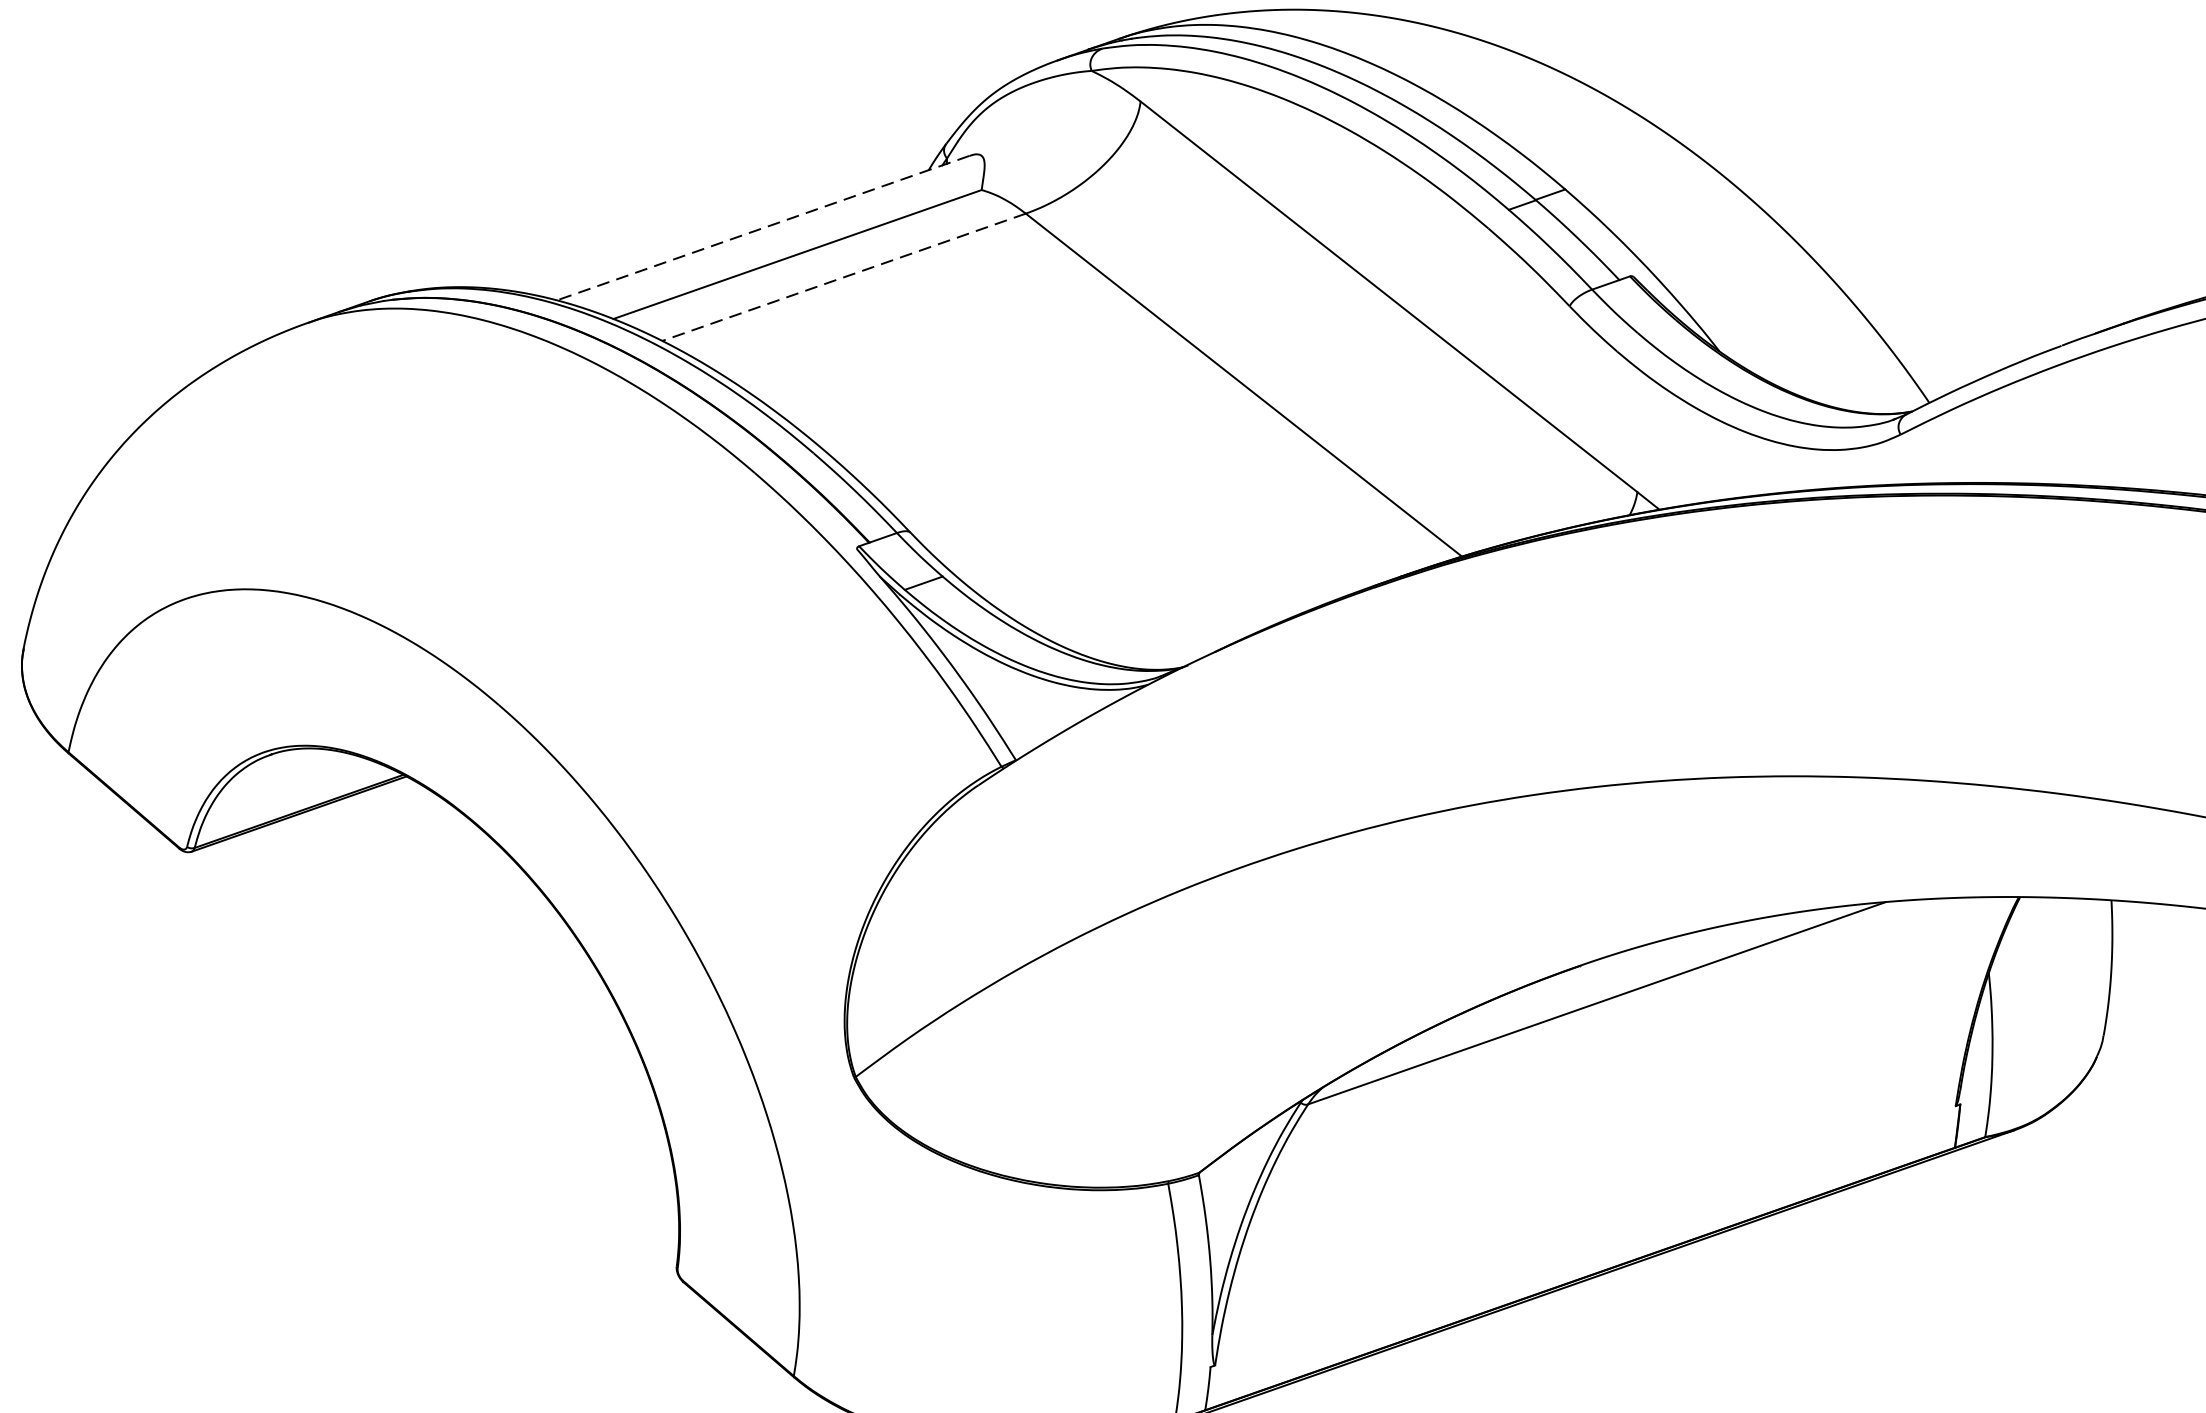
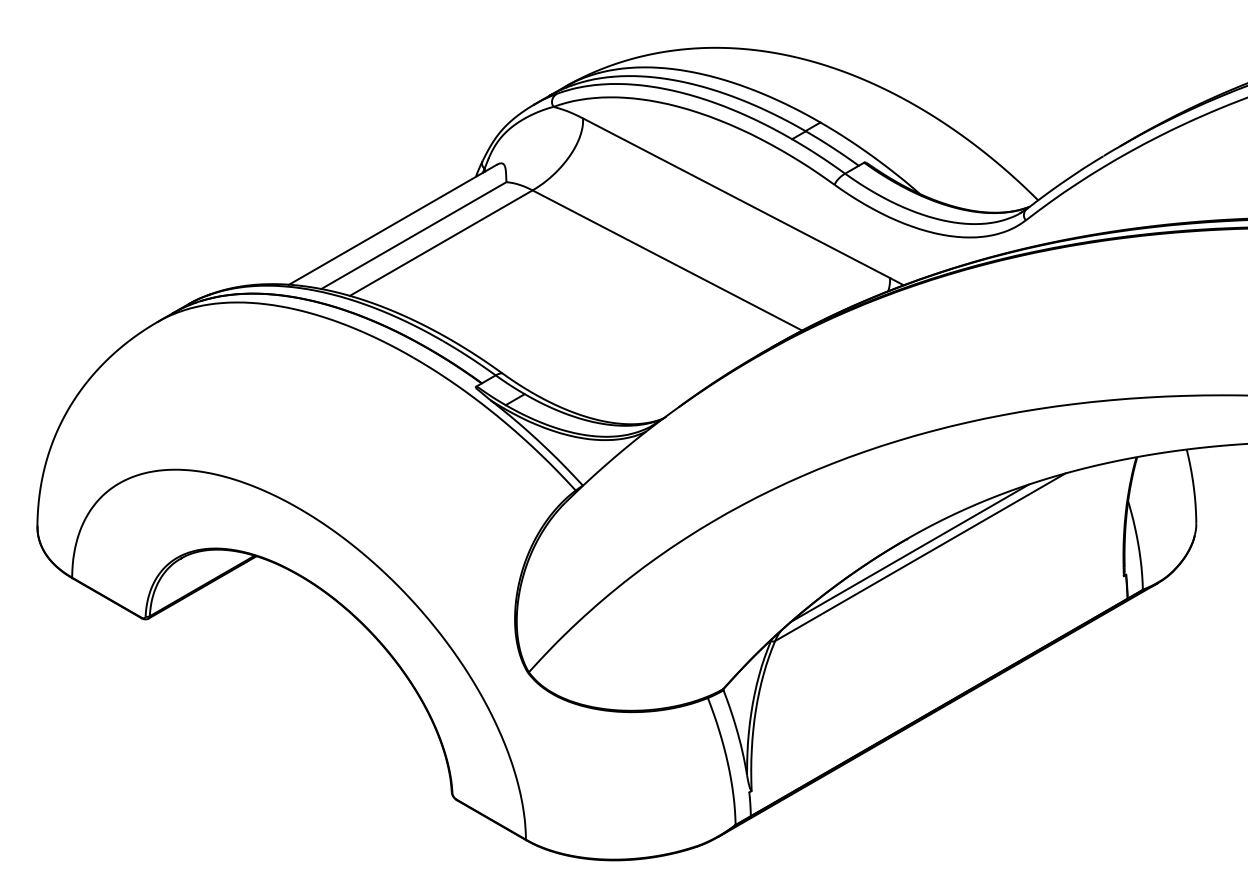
line: (762, 227) -> (392, 224), dashed -> solid
line: (842, 277) -> (440, 243), dashed -> solid
line: (1579, 991) -> (909, 552), added

